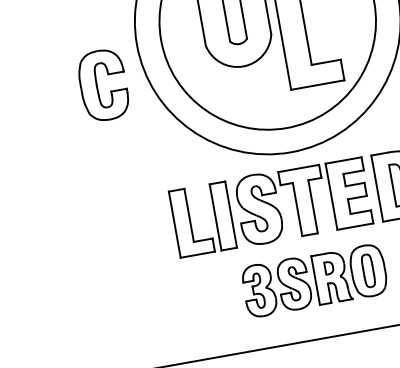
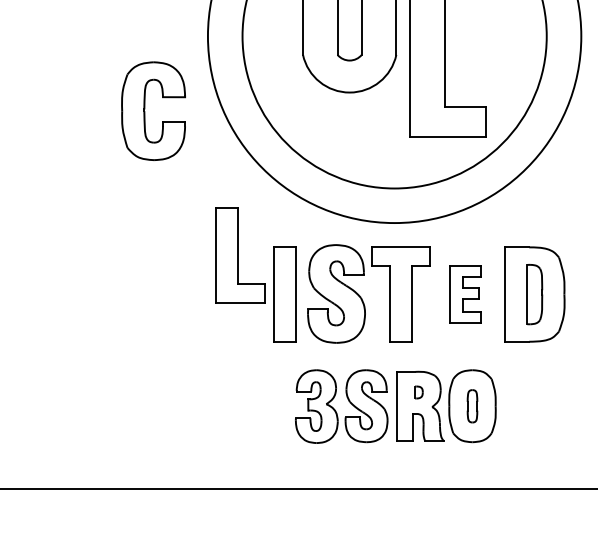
part: (97, 85) -> (145, 109), moved
part: (349, 193) -> (465, 294), size x0.6
part: (191, 221) -> (240, 255), moved
part: (328, 268) -> (418, 392), size x0.7
part: (368, 271) -> (472, 406), size x0.7

